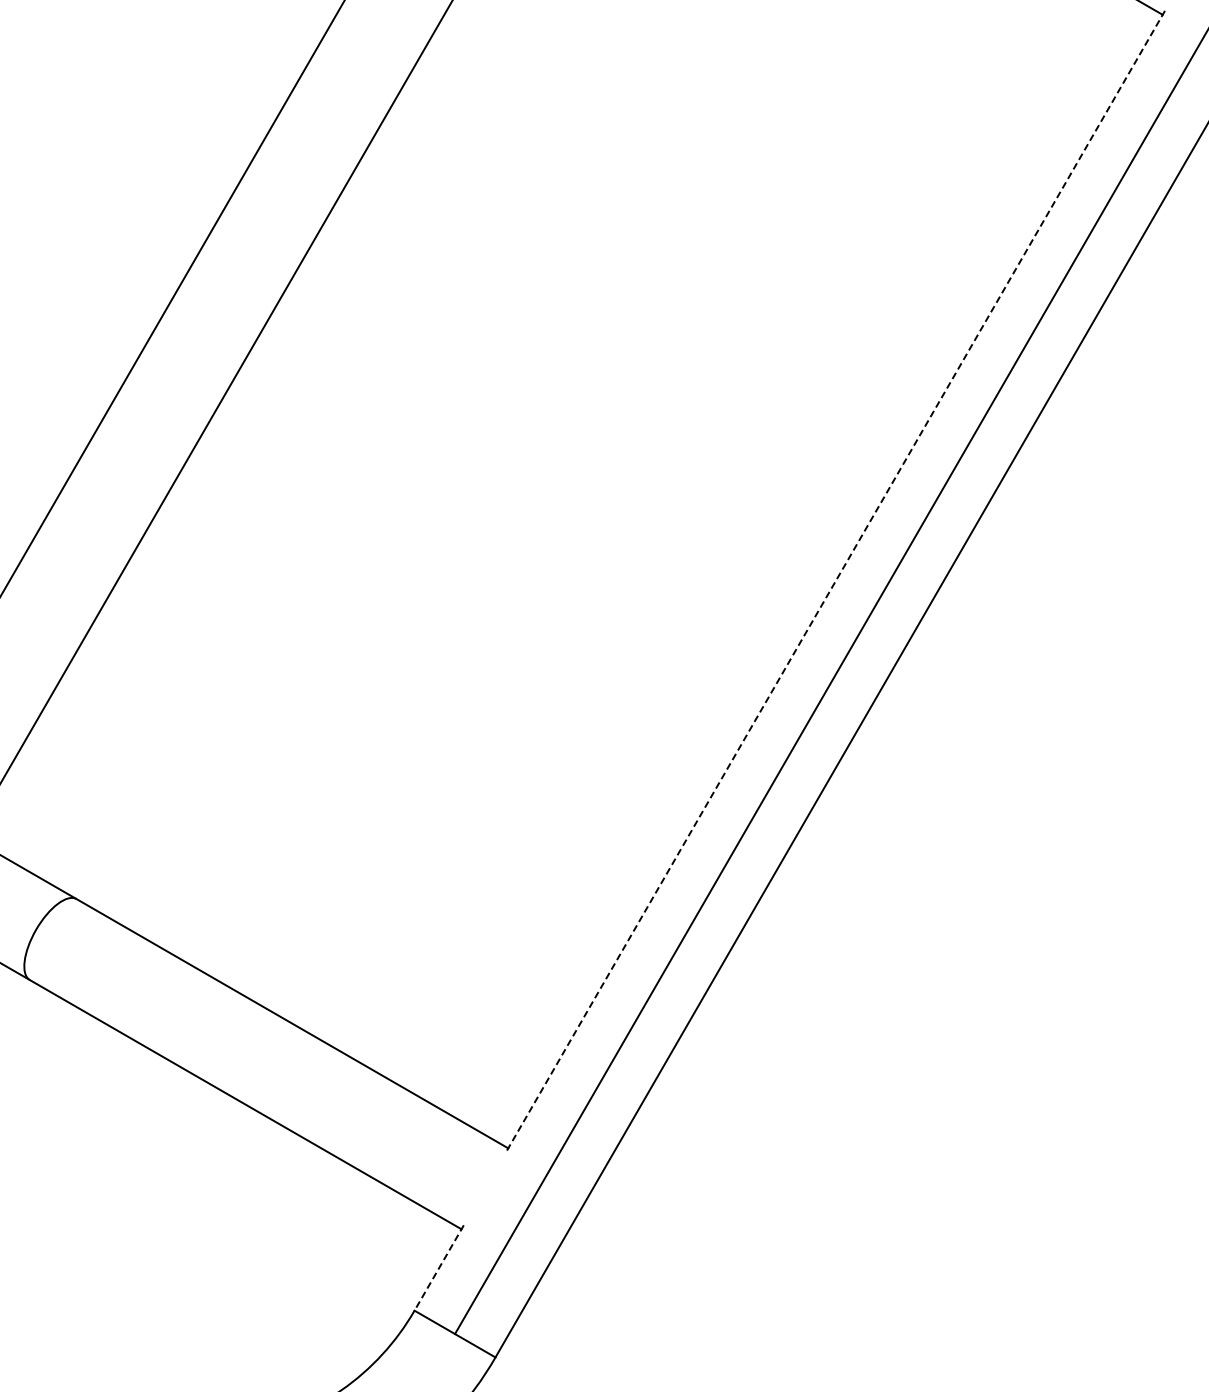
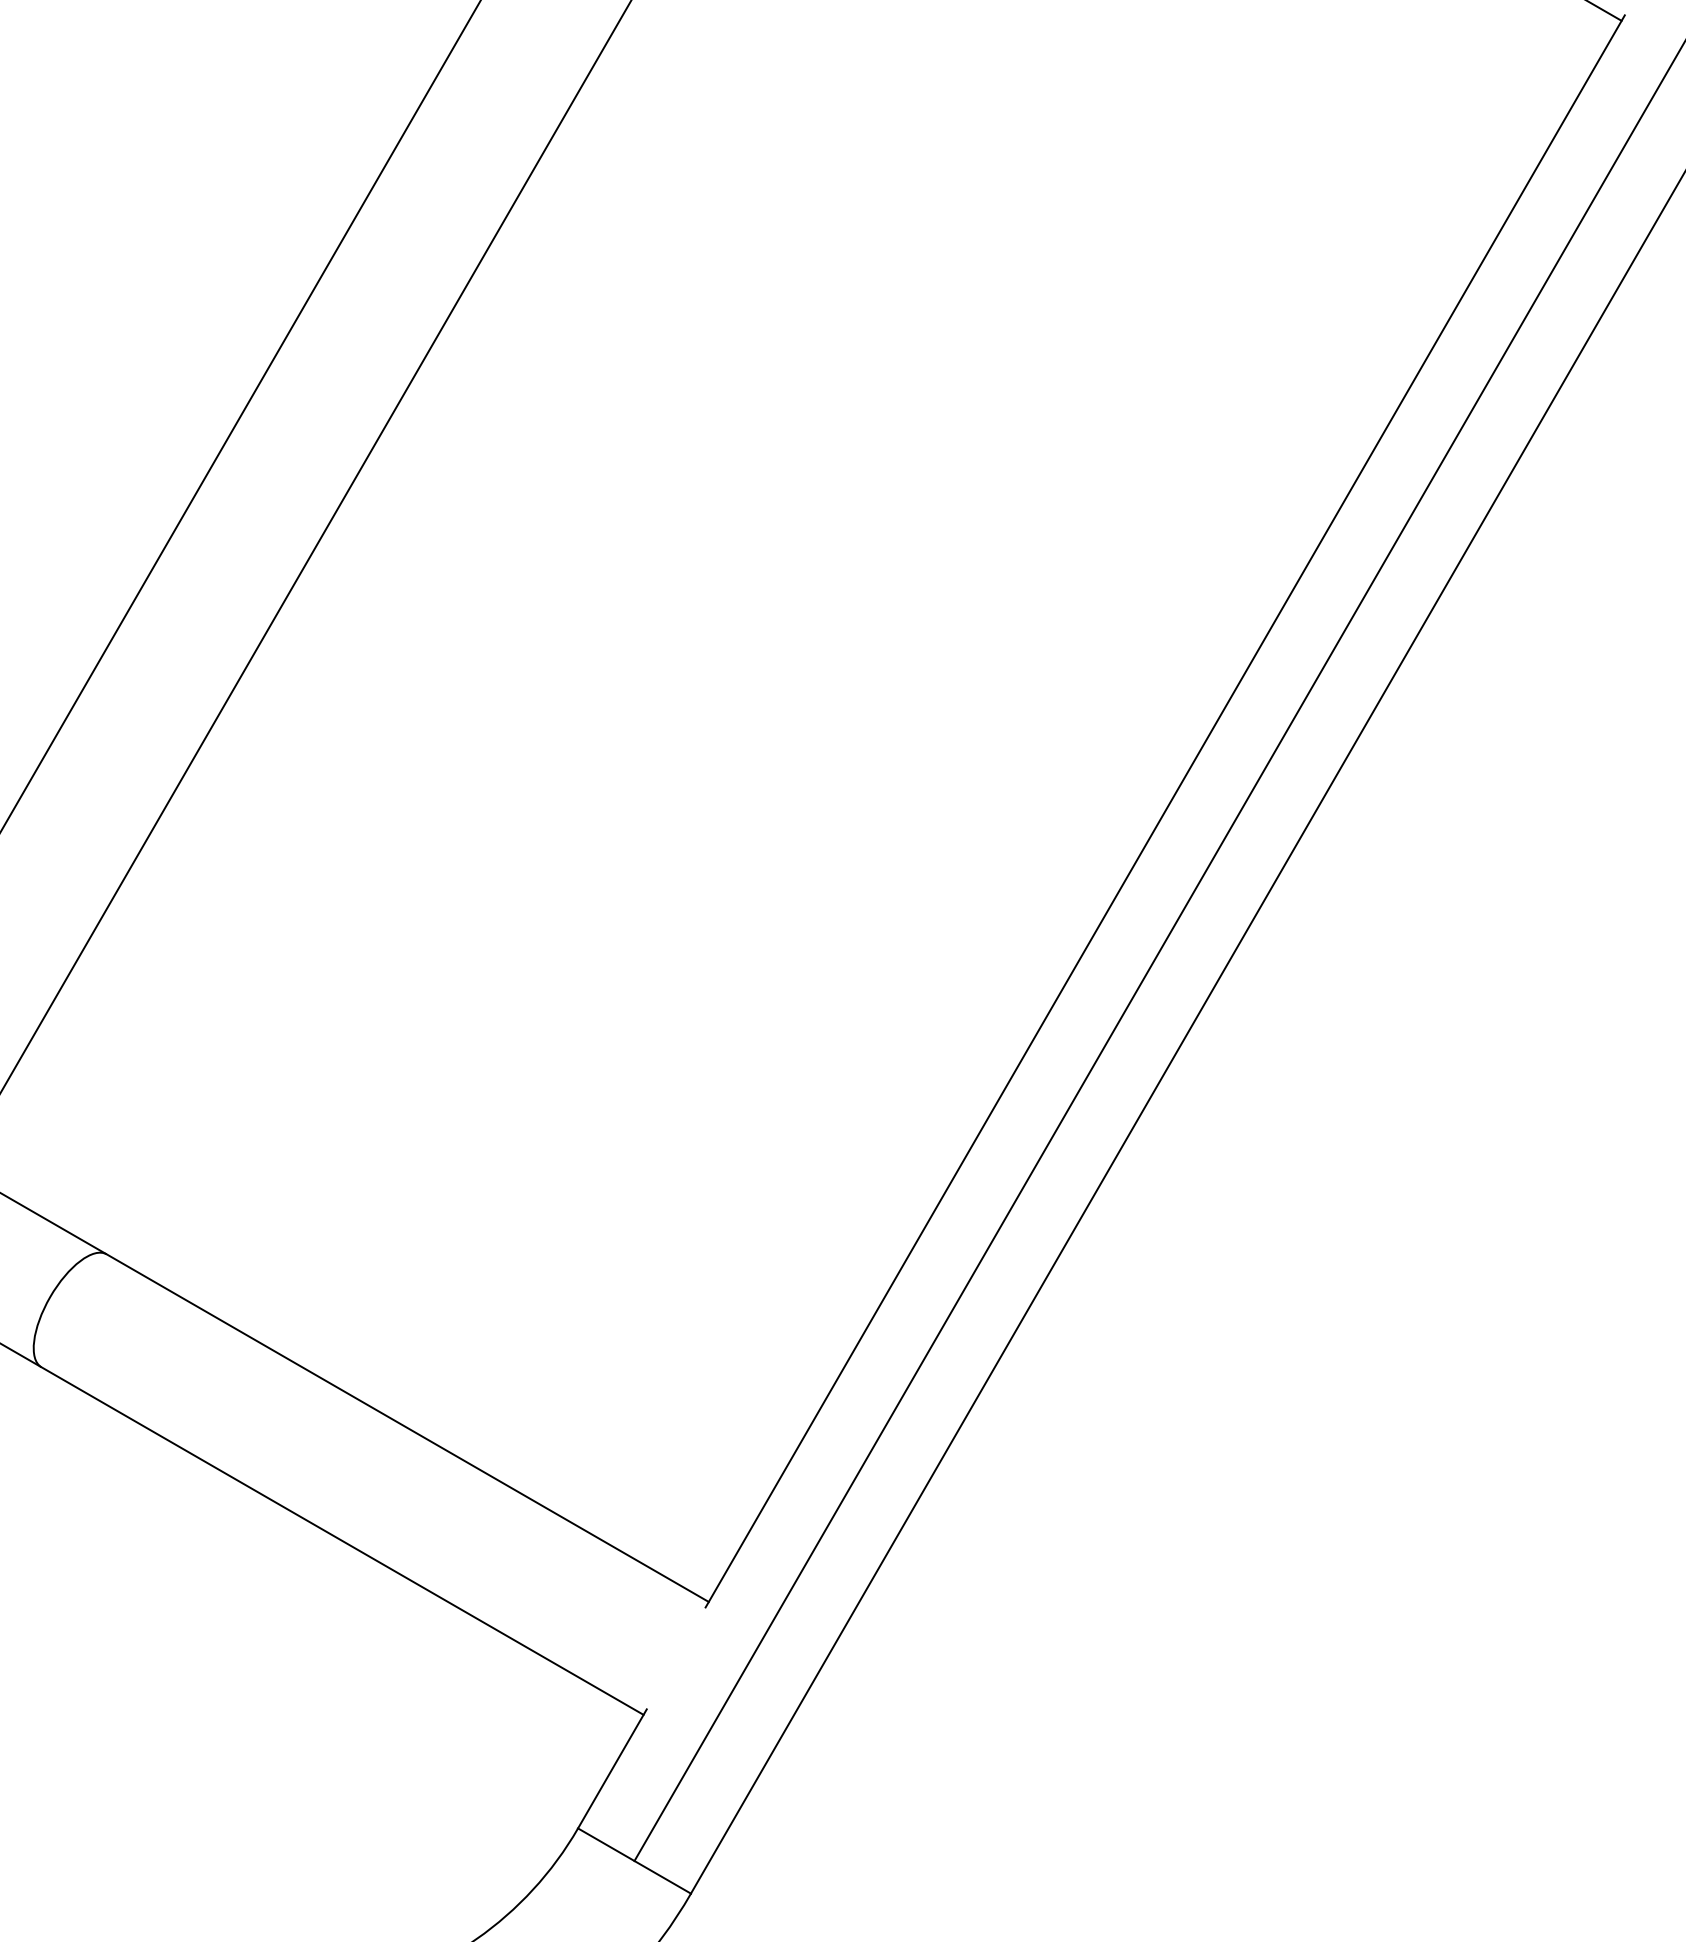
line: (835, 581) -> (1165, 811), dashed -> solid
line: (438, 1268) -> (611, 1769), dashed -> solid

